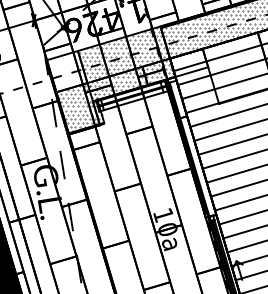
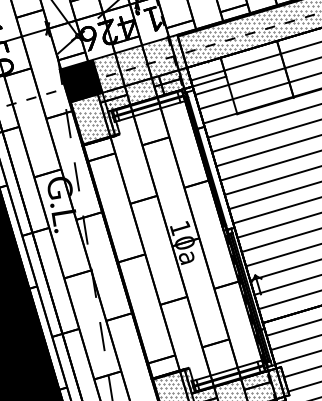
fill: (66, 71) -> (80, 80), added

